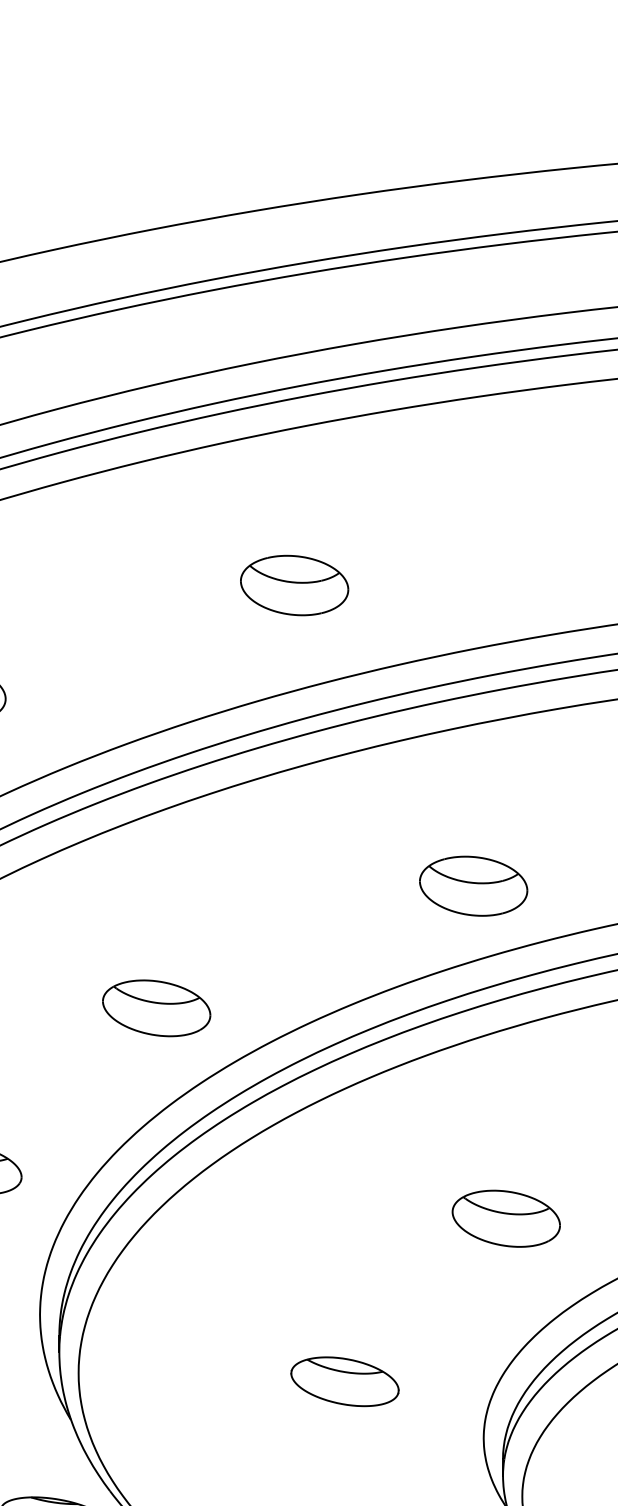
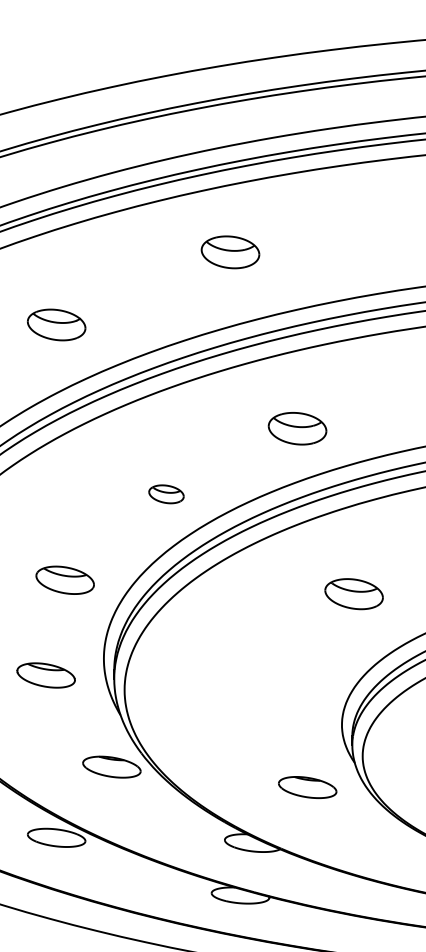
part: (294, 585) -> (230, 252), moved
part: (473, 885) -> (297, 428), moved
part: (156, 1008) -> (166, 494), size x0.6
part: (505, 1219) -> (353, 594), moved
part: (344, 1381) -> (267, 694), removed

